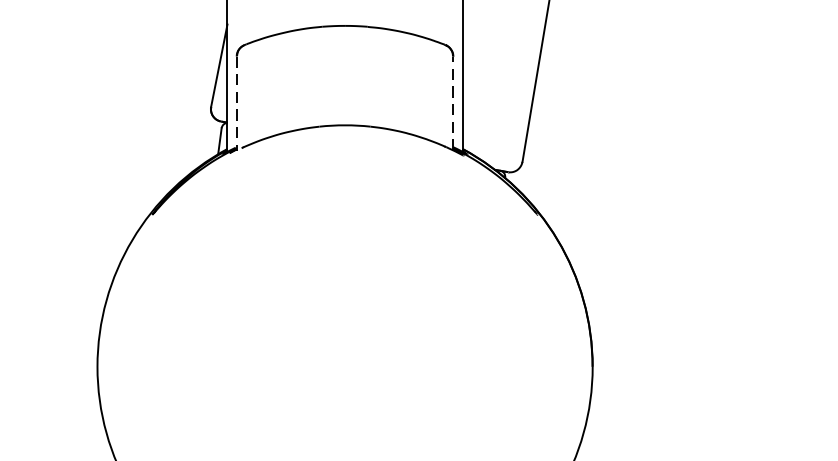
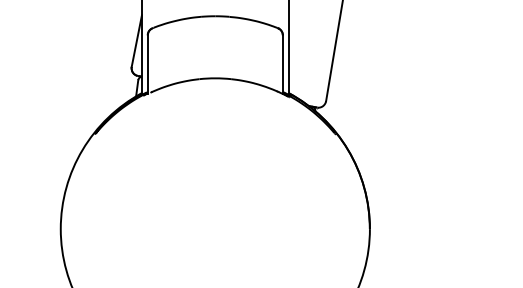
line: (452, 103) -> (282, 64), dashed -> solid
line: (236, 104) -> (147, 65), dashed -> solid

